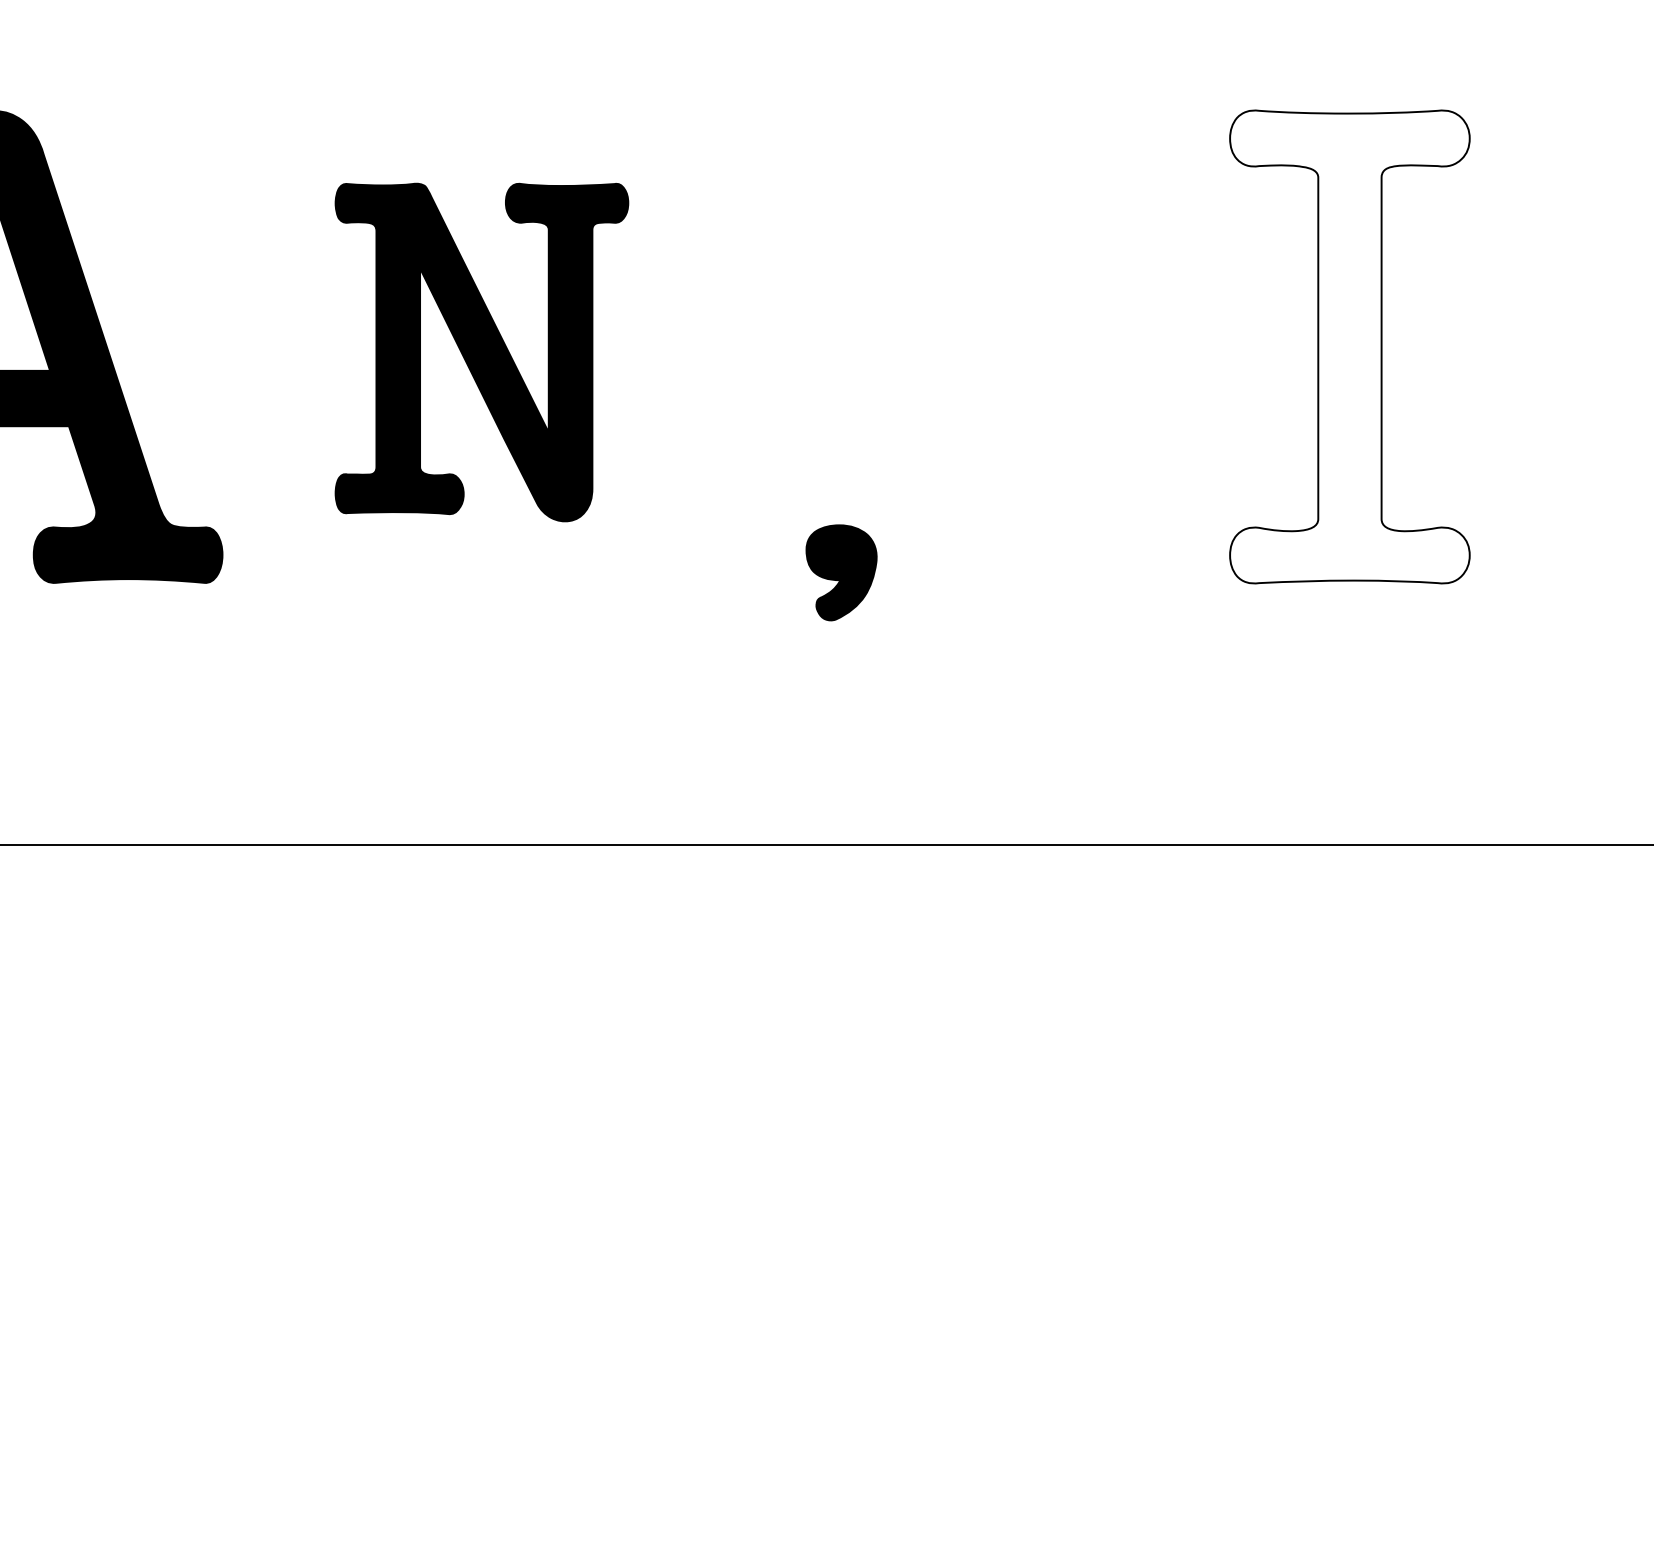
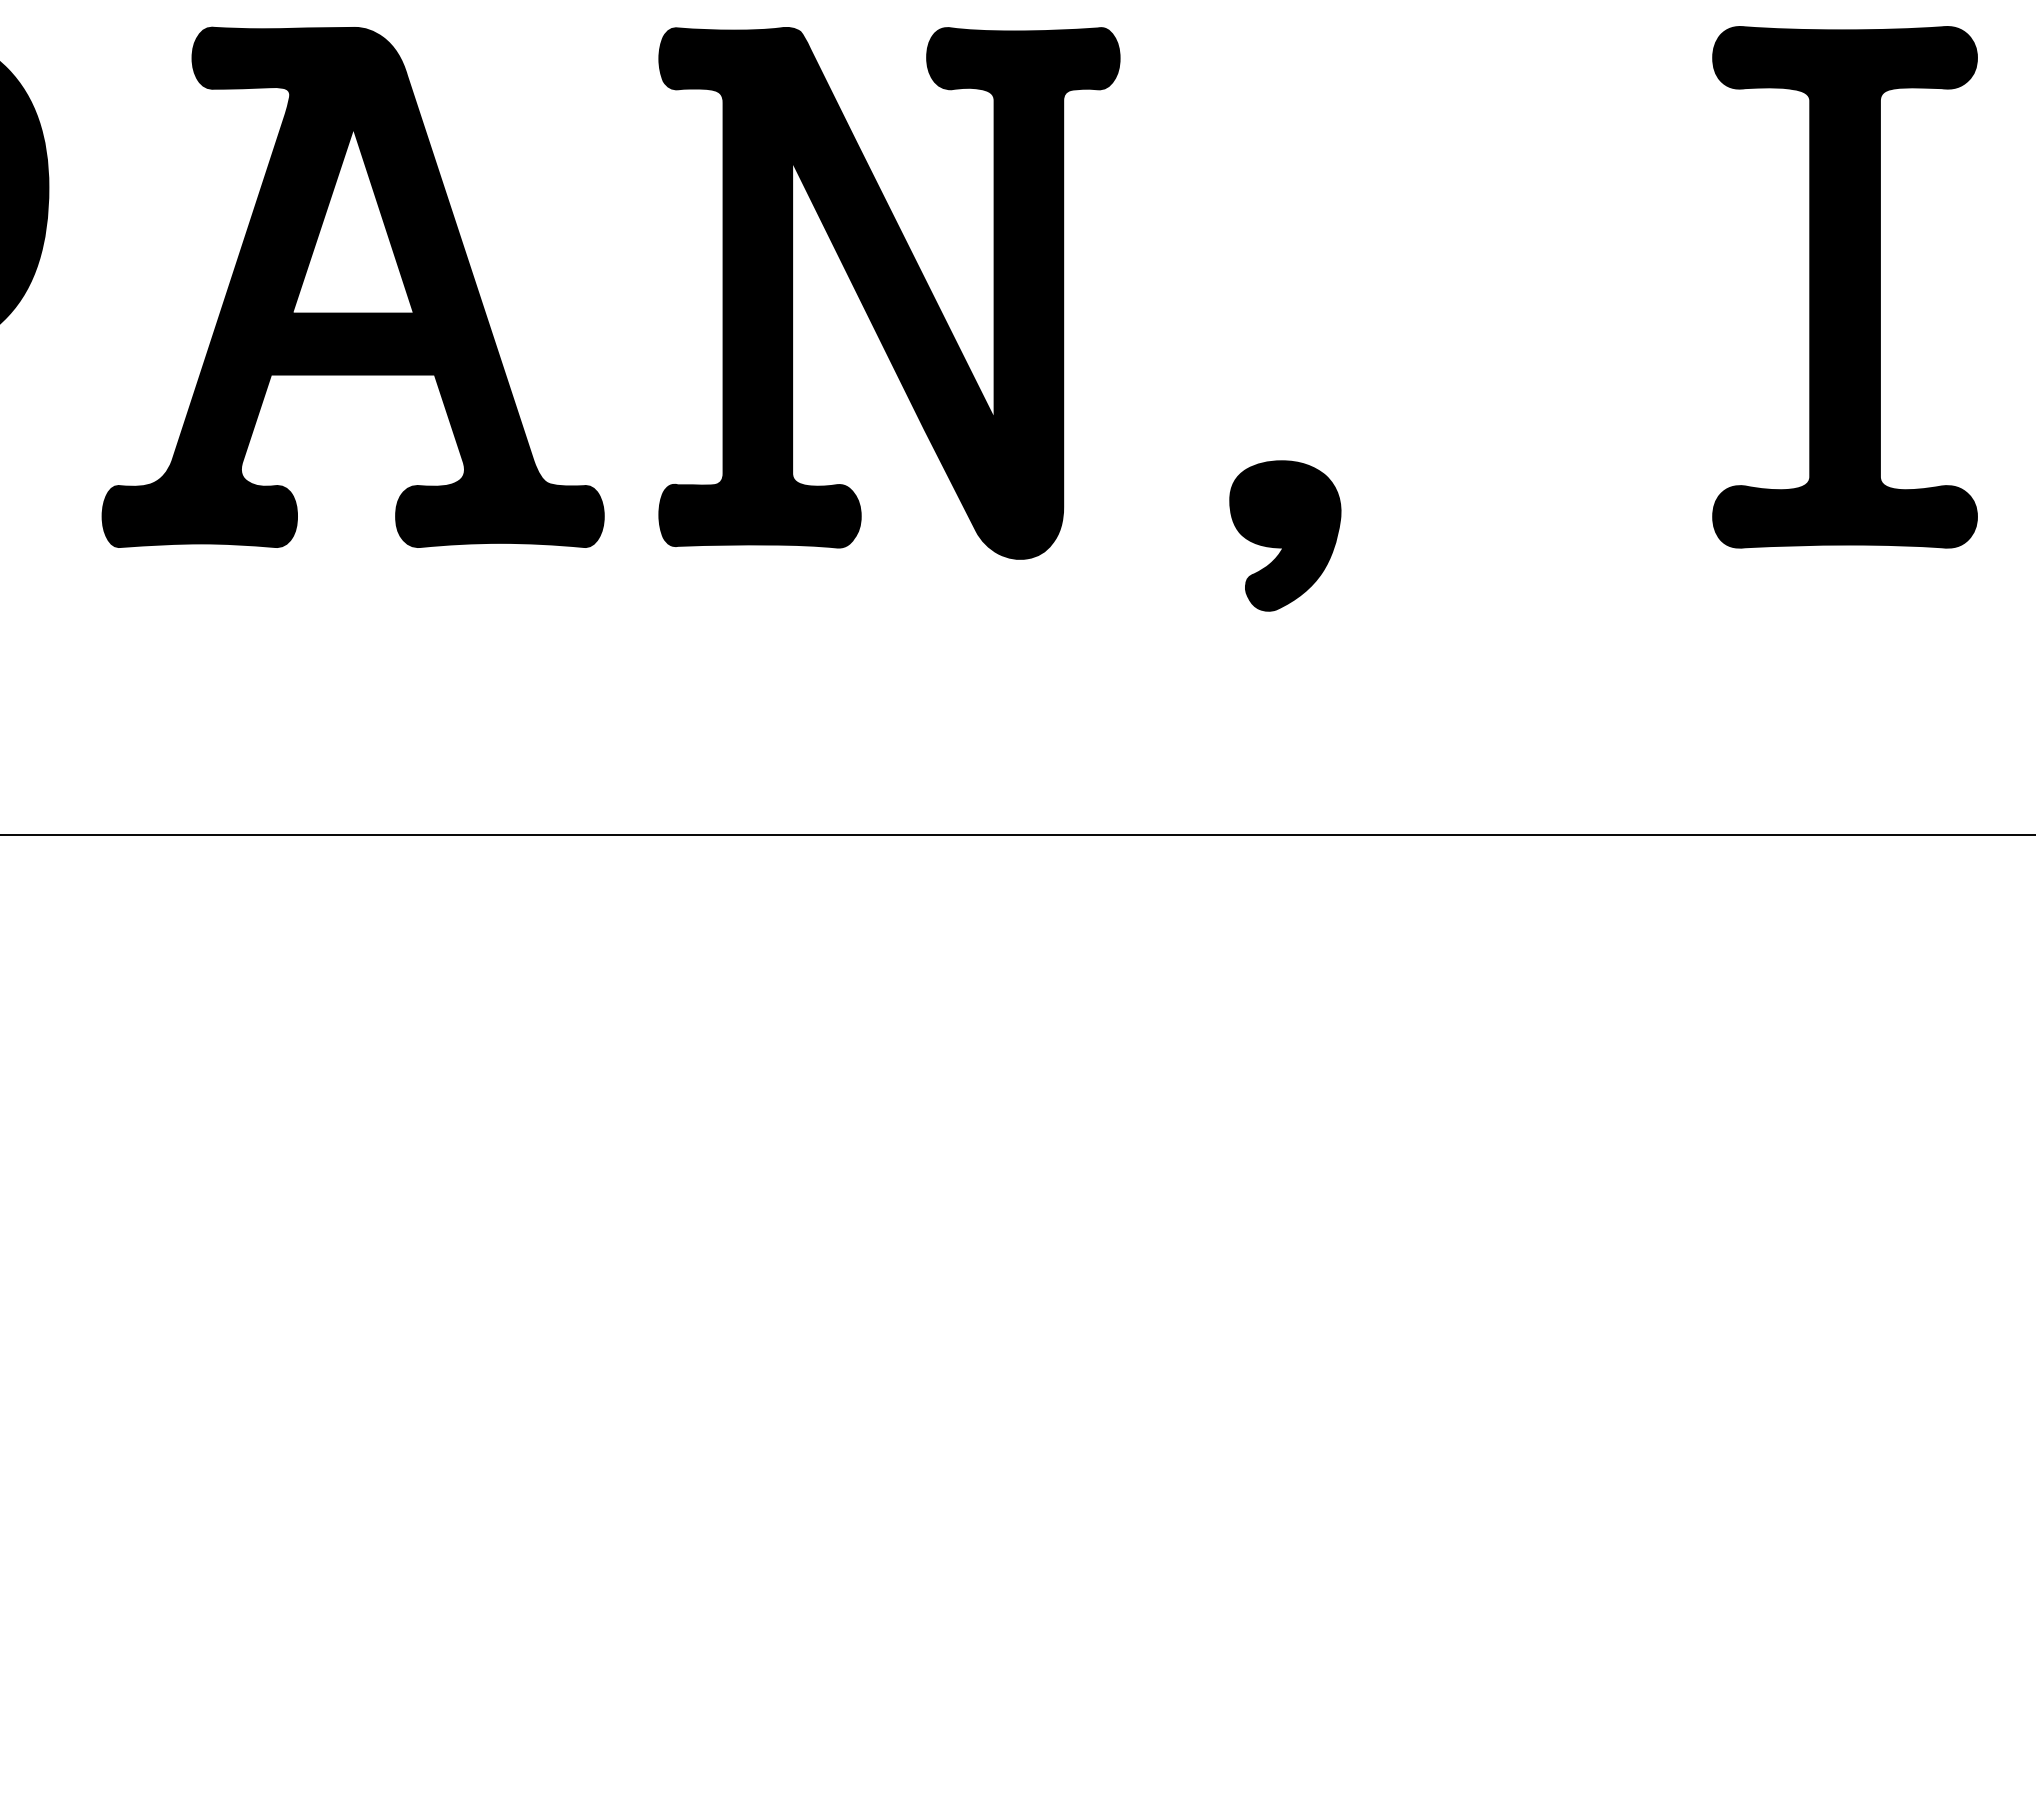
fill: (1349, 347) -> (1844, 287), added
part: (481, 352) -> (889, 293), size x1.43
part: (841, 572) -> (1285, 535), size x1.43

